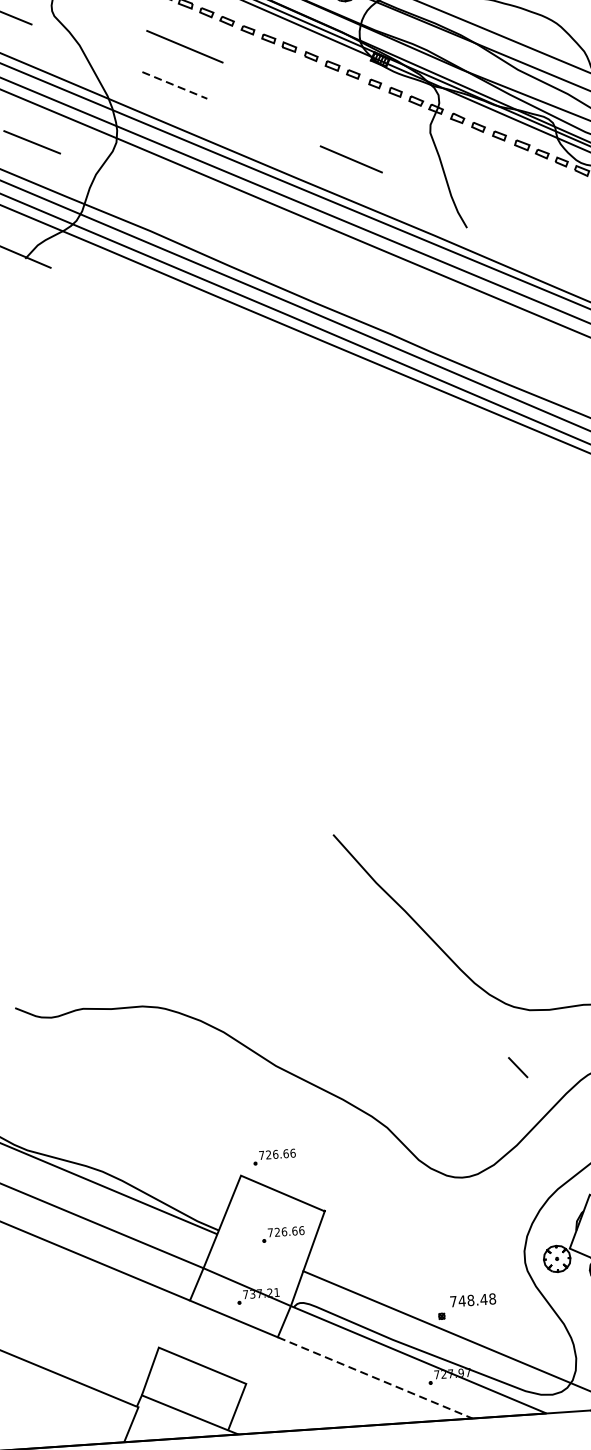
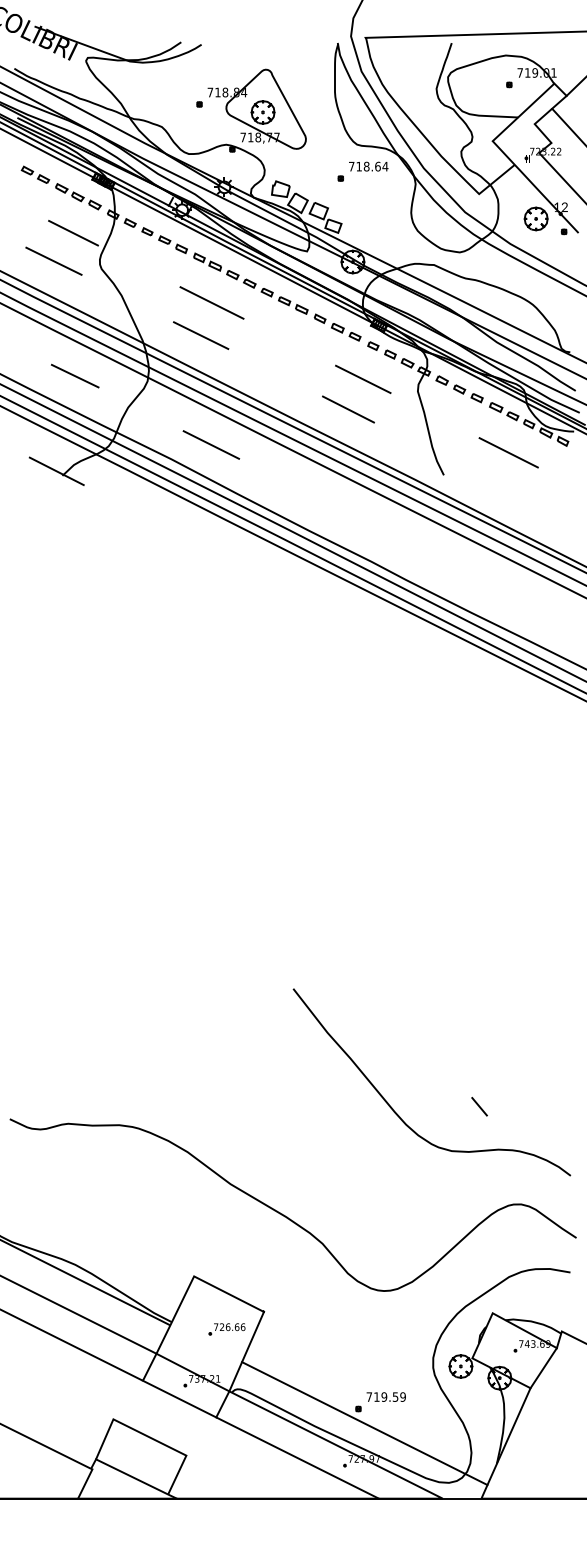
line: (175, 85) -> (201, 335), dashed -> solid
line: (366, 123) -> (363, 379), added
line: (540, 196) -> (508, 452), added
line: (195, 210) -> (211, 444), added
line: (518, 1067) -> (479, 1106), moved
part: (273, 1157) -> (223, 1262), removed
text: (476, 1299) -> (389, 1396), 748.48 -> 719.59
line: (375, 1378) -> (297, 1458), dashed -> solid

